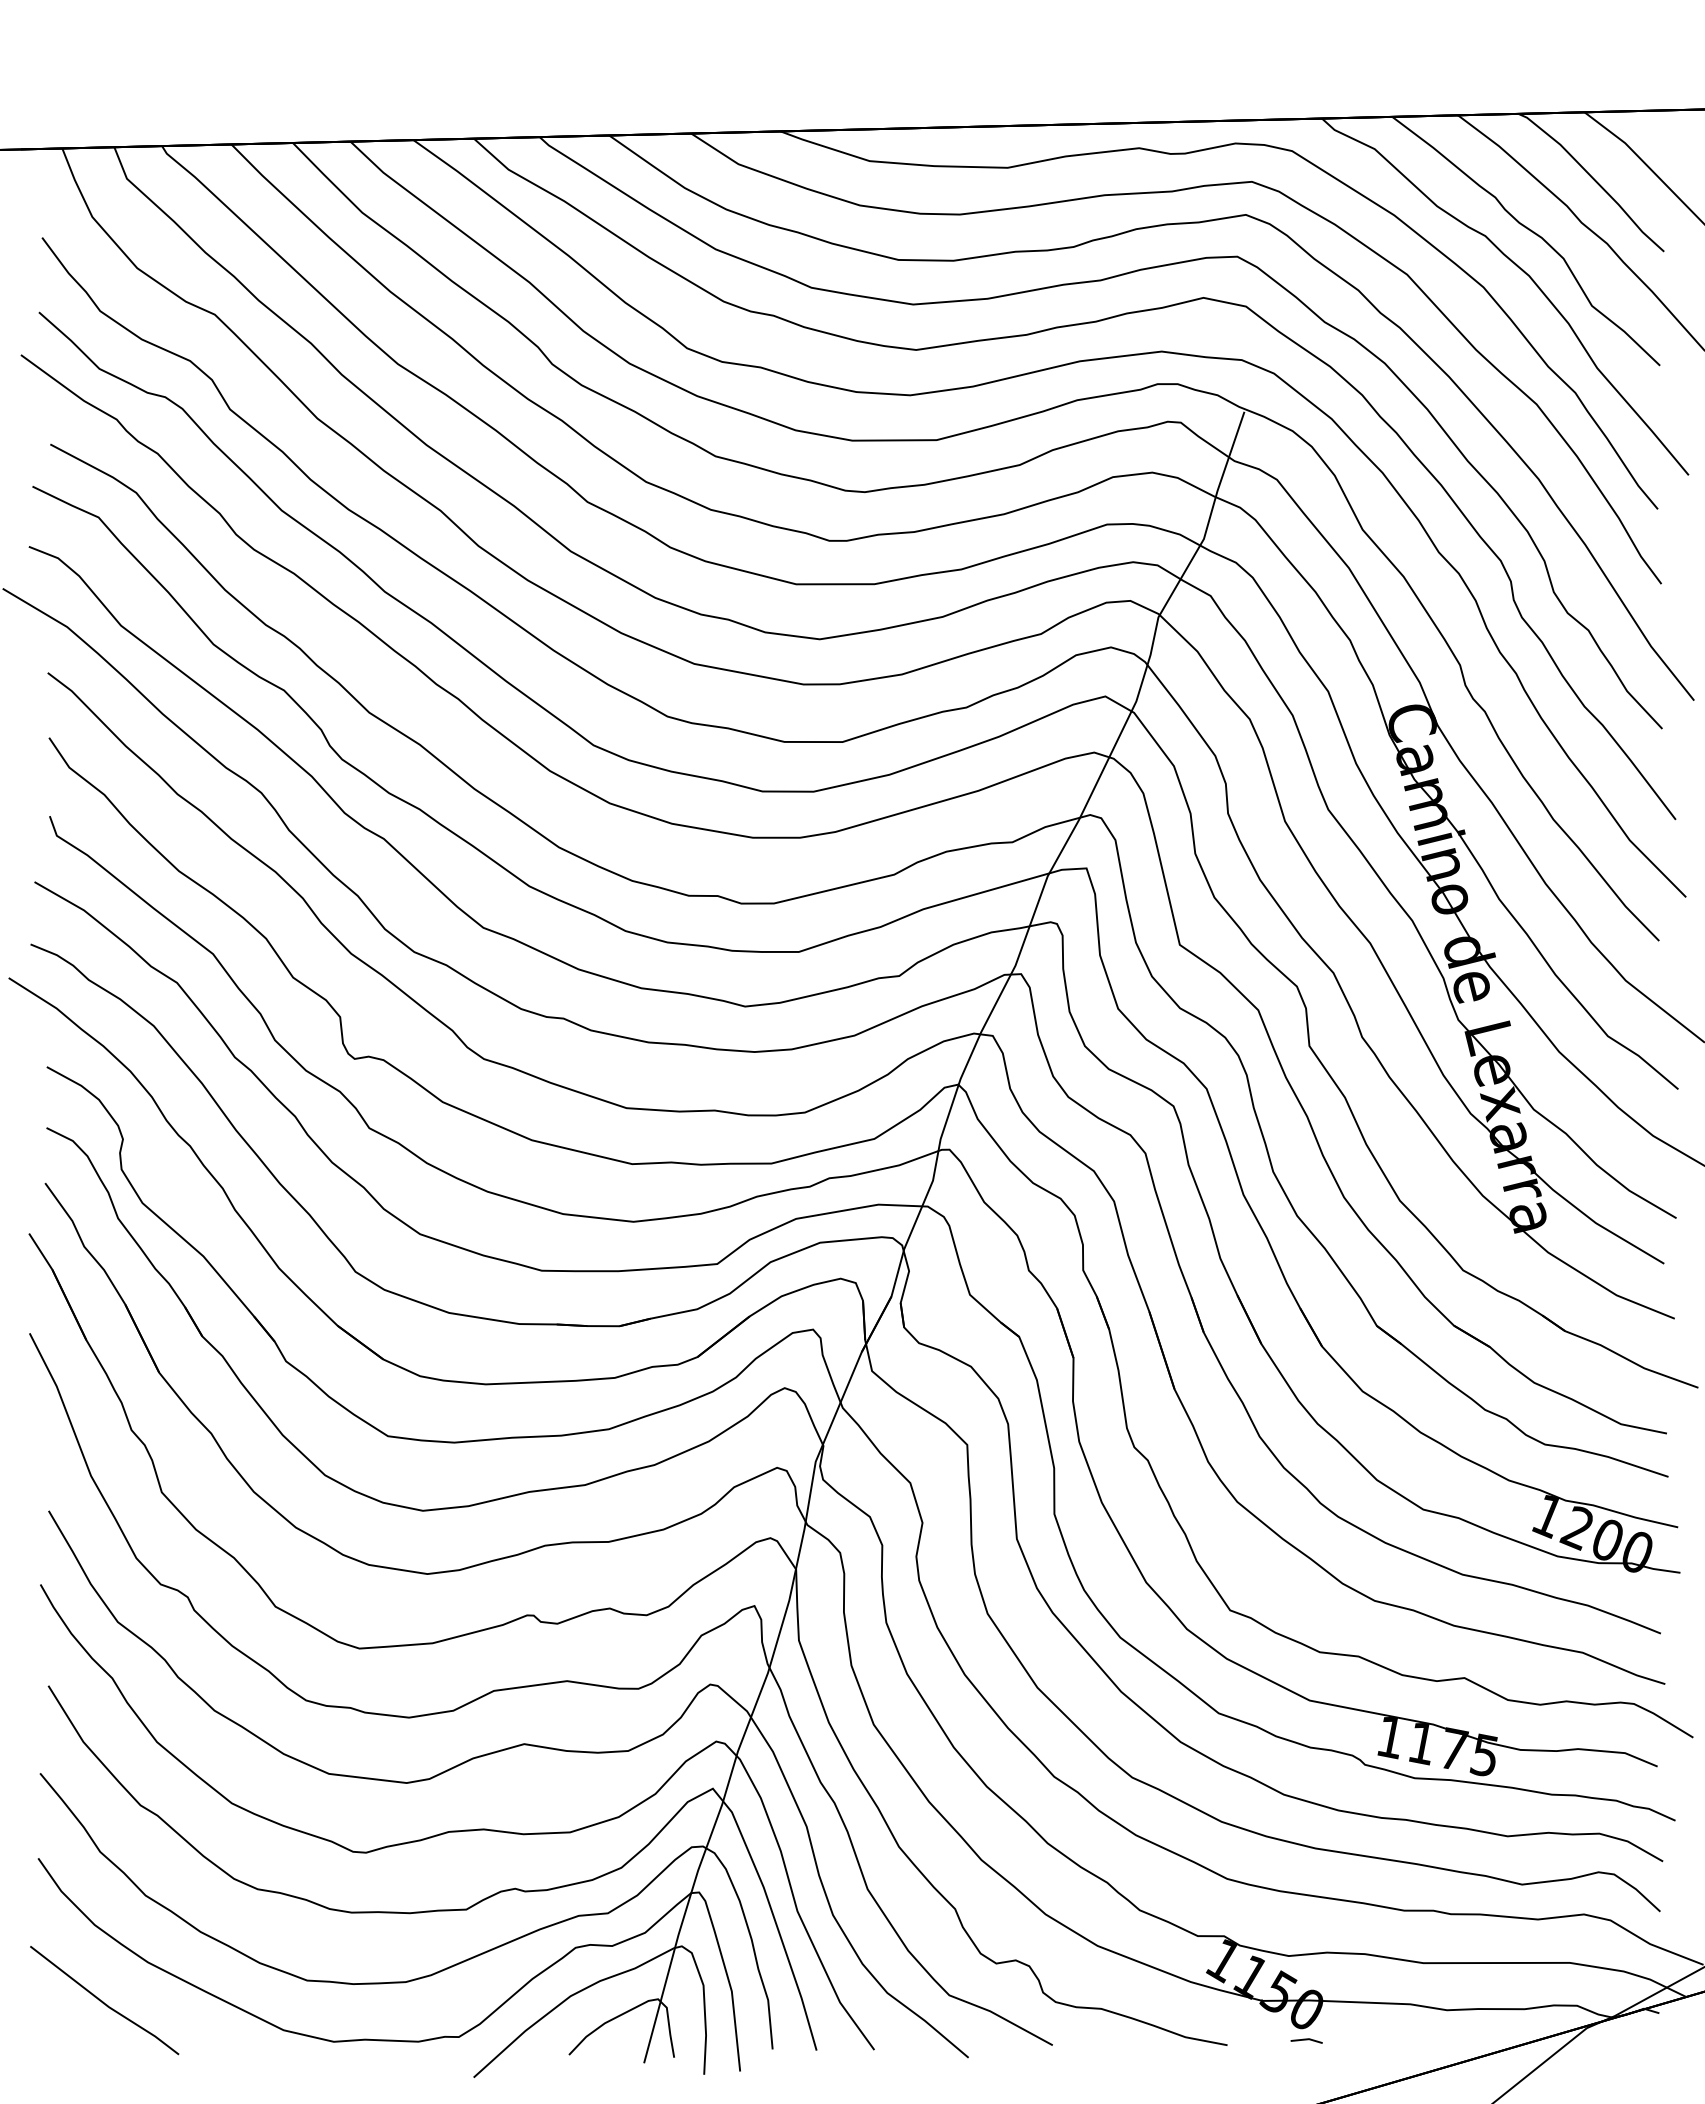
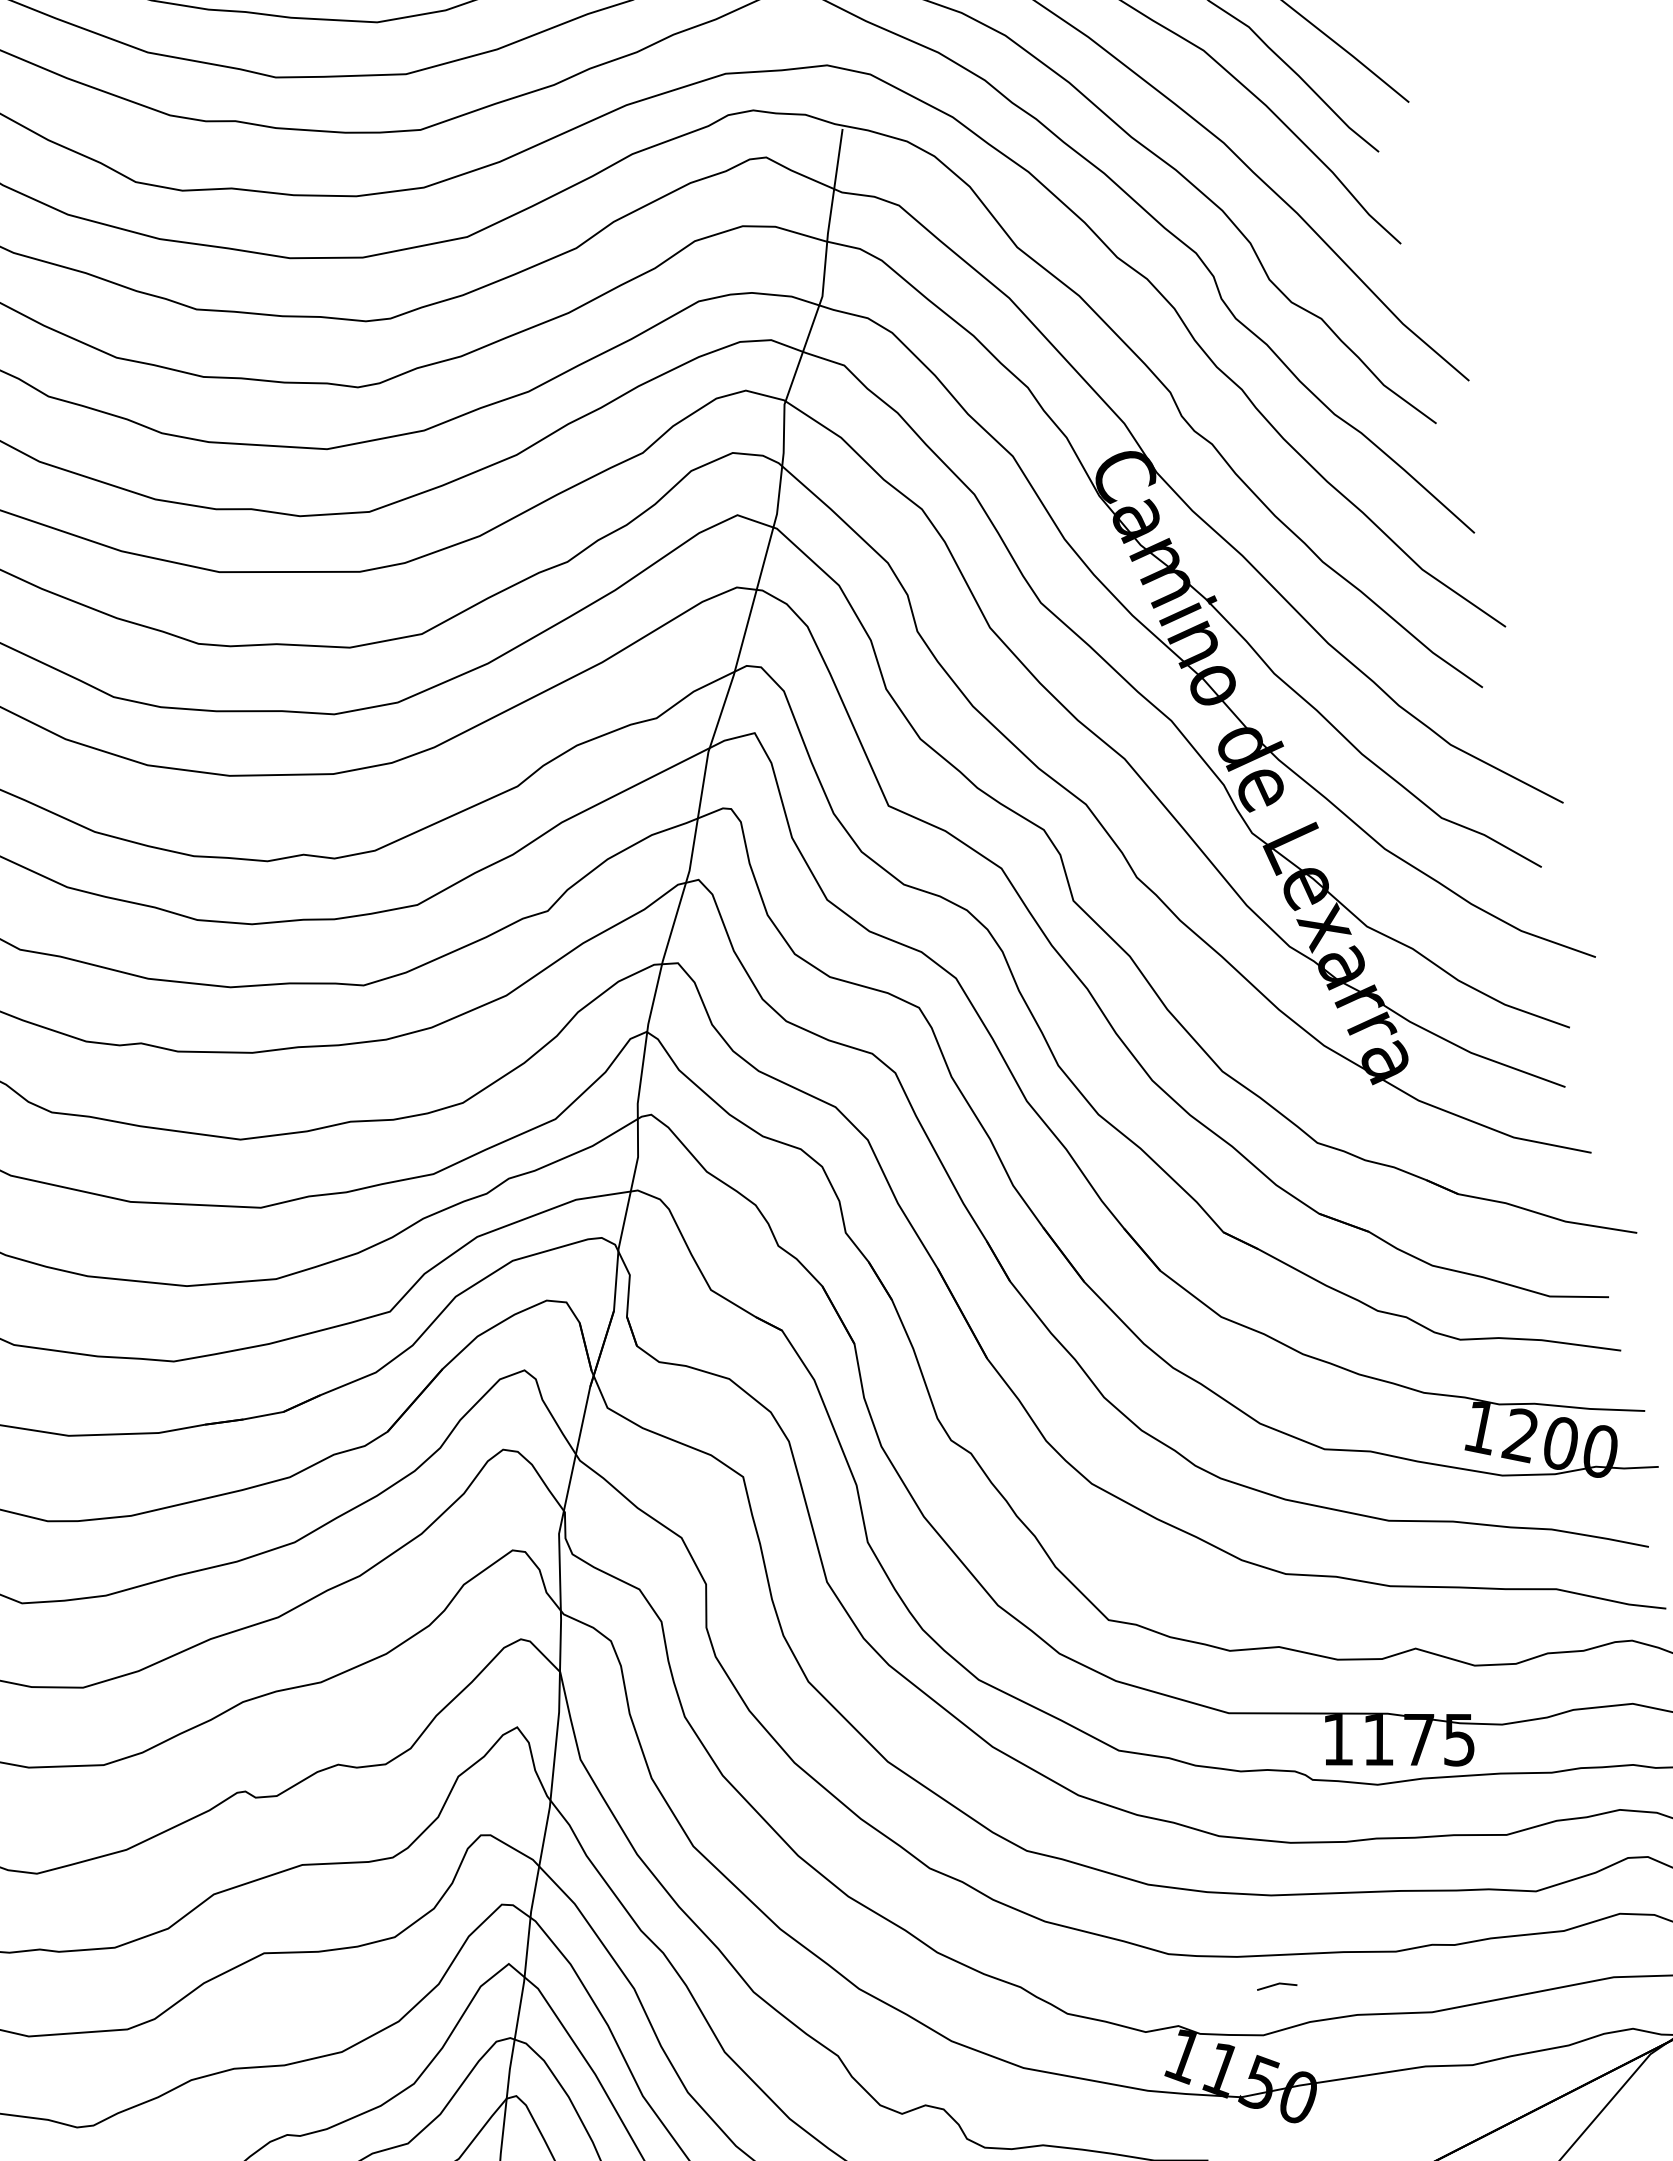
line: (1306, 2040) -> (1276, 1985), moved

